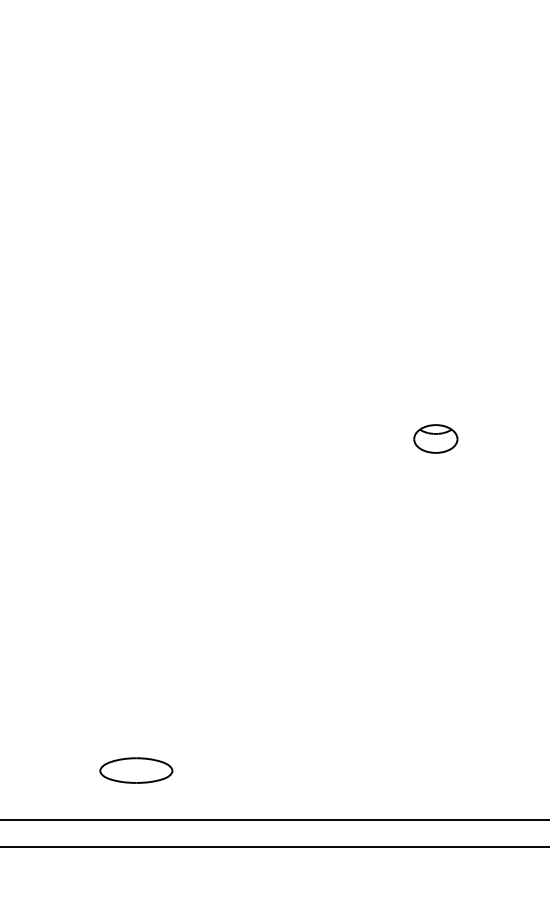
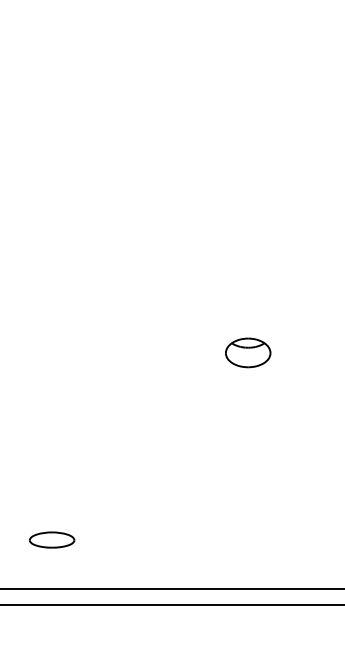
part: (436, 438) -> (248, 352), size x1.67
part: (137, 769) -> (52, 539), moved

